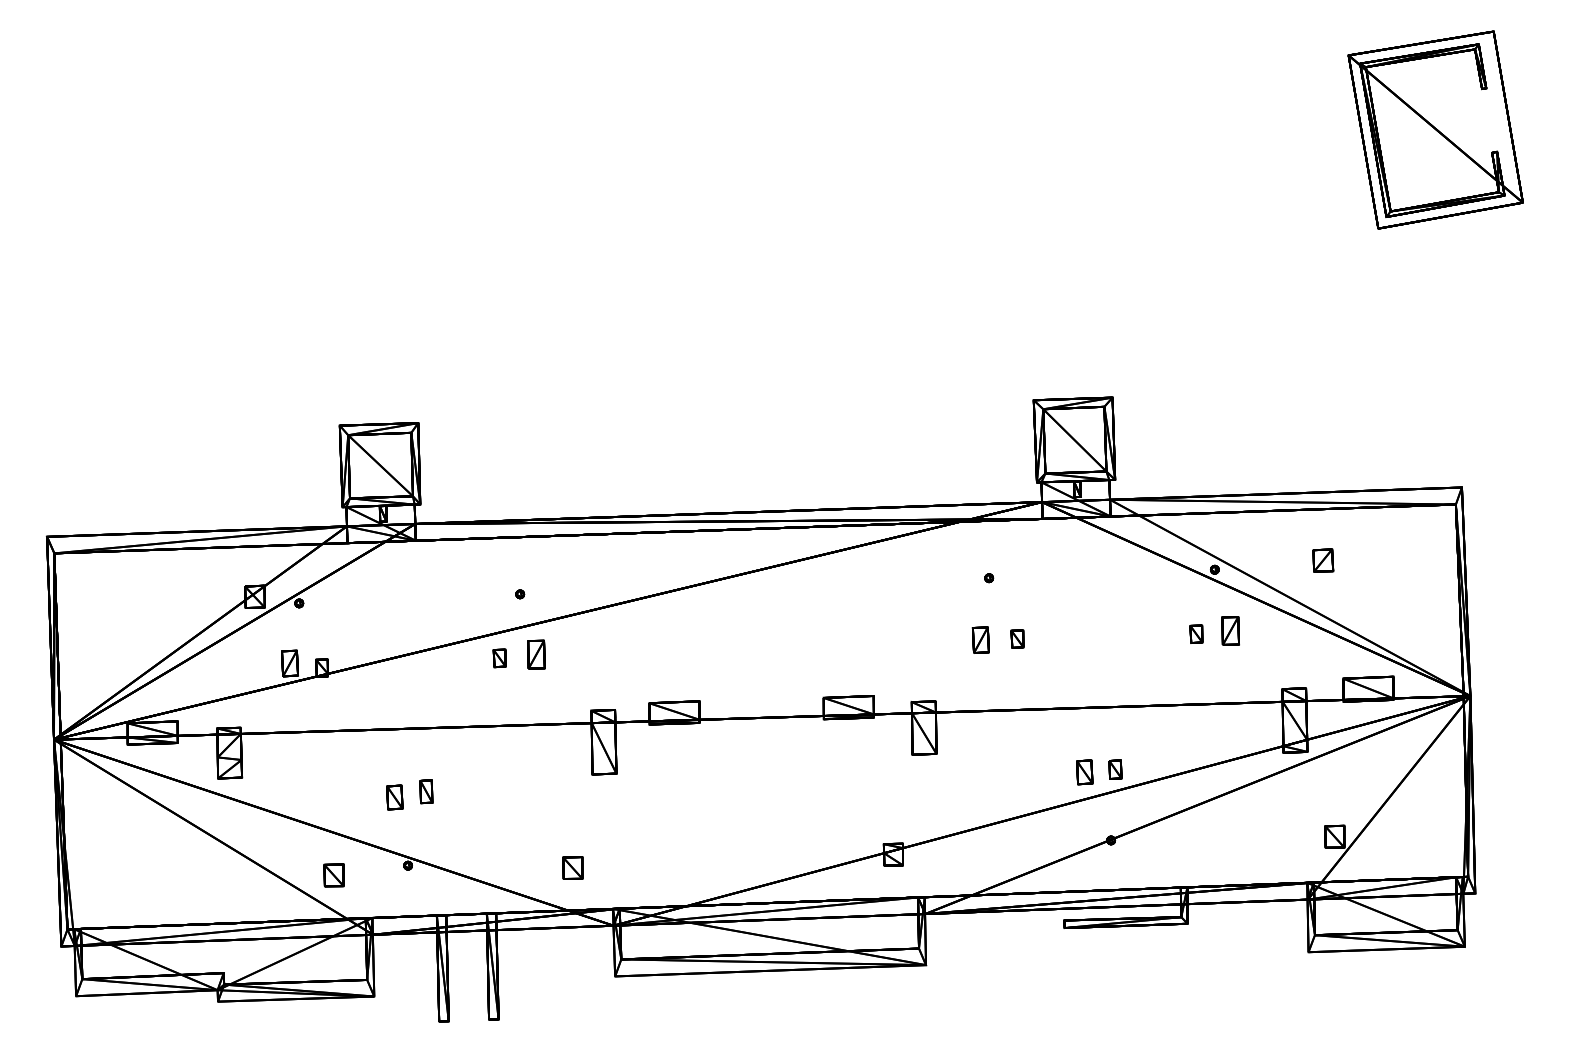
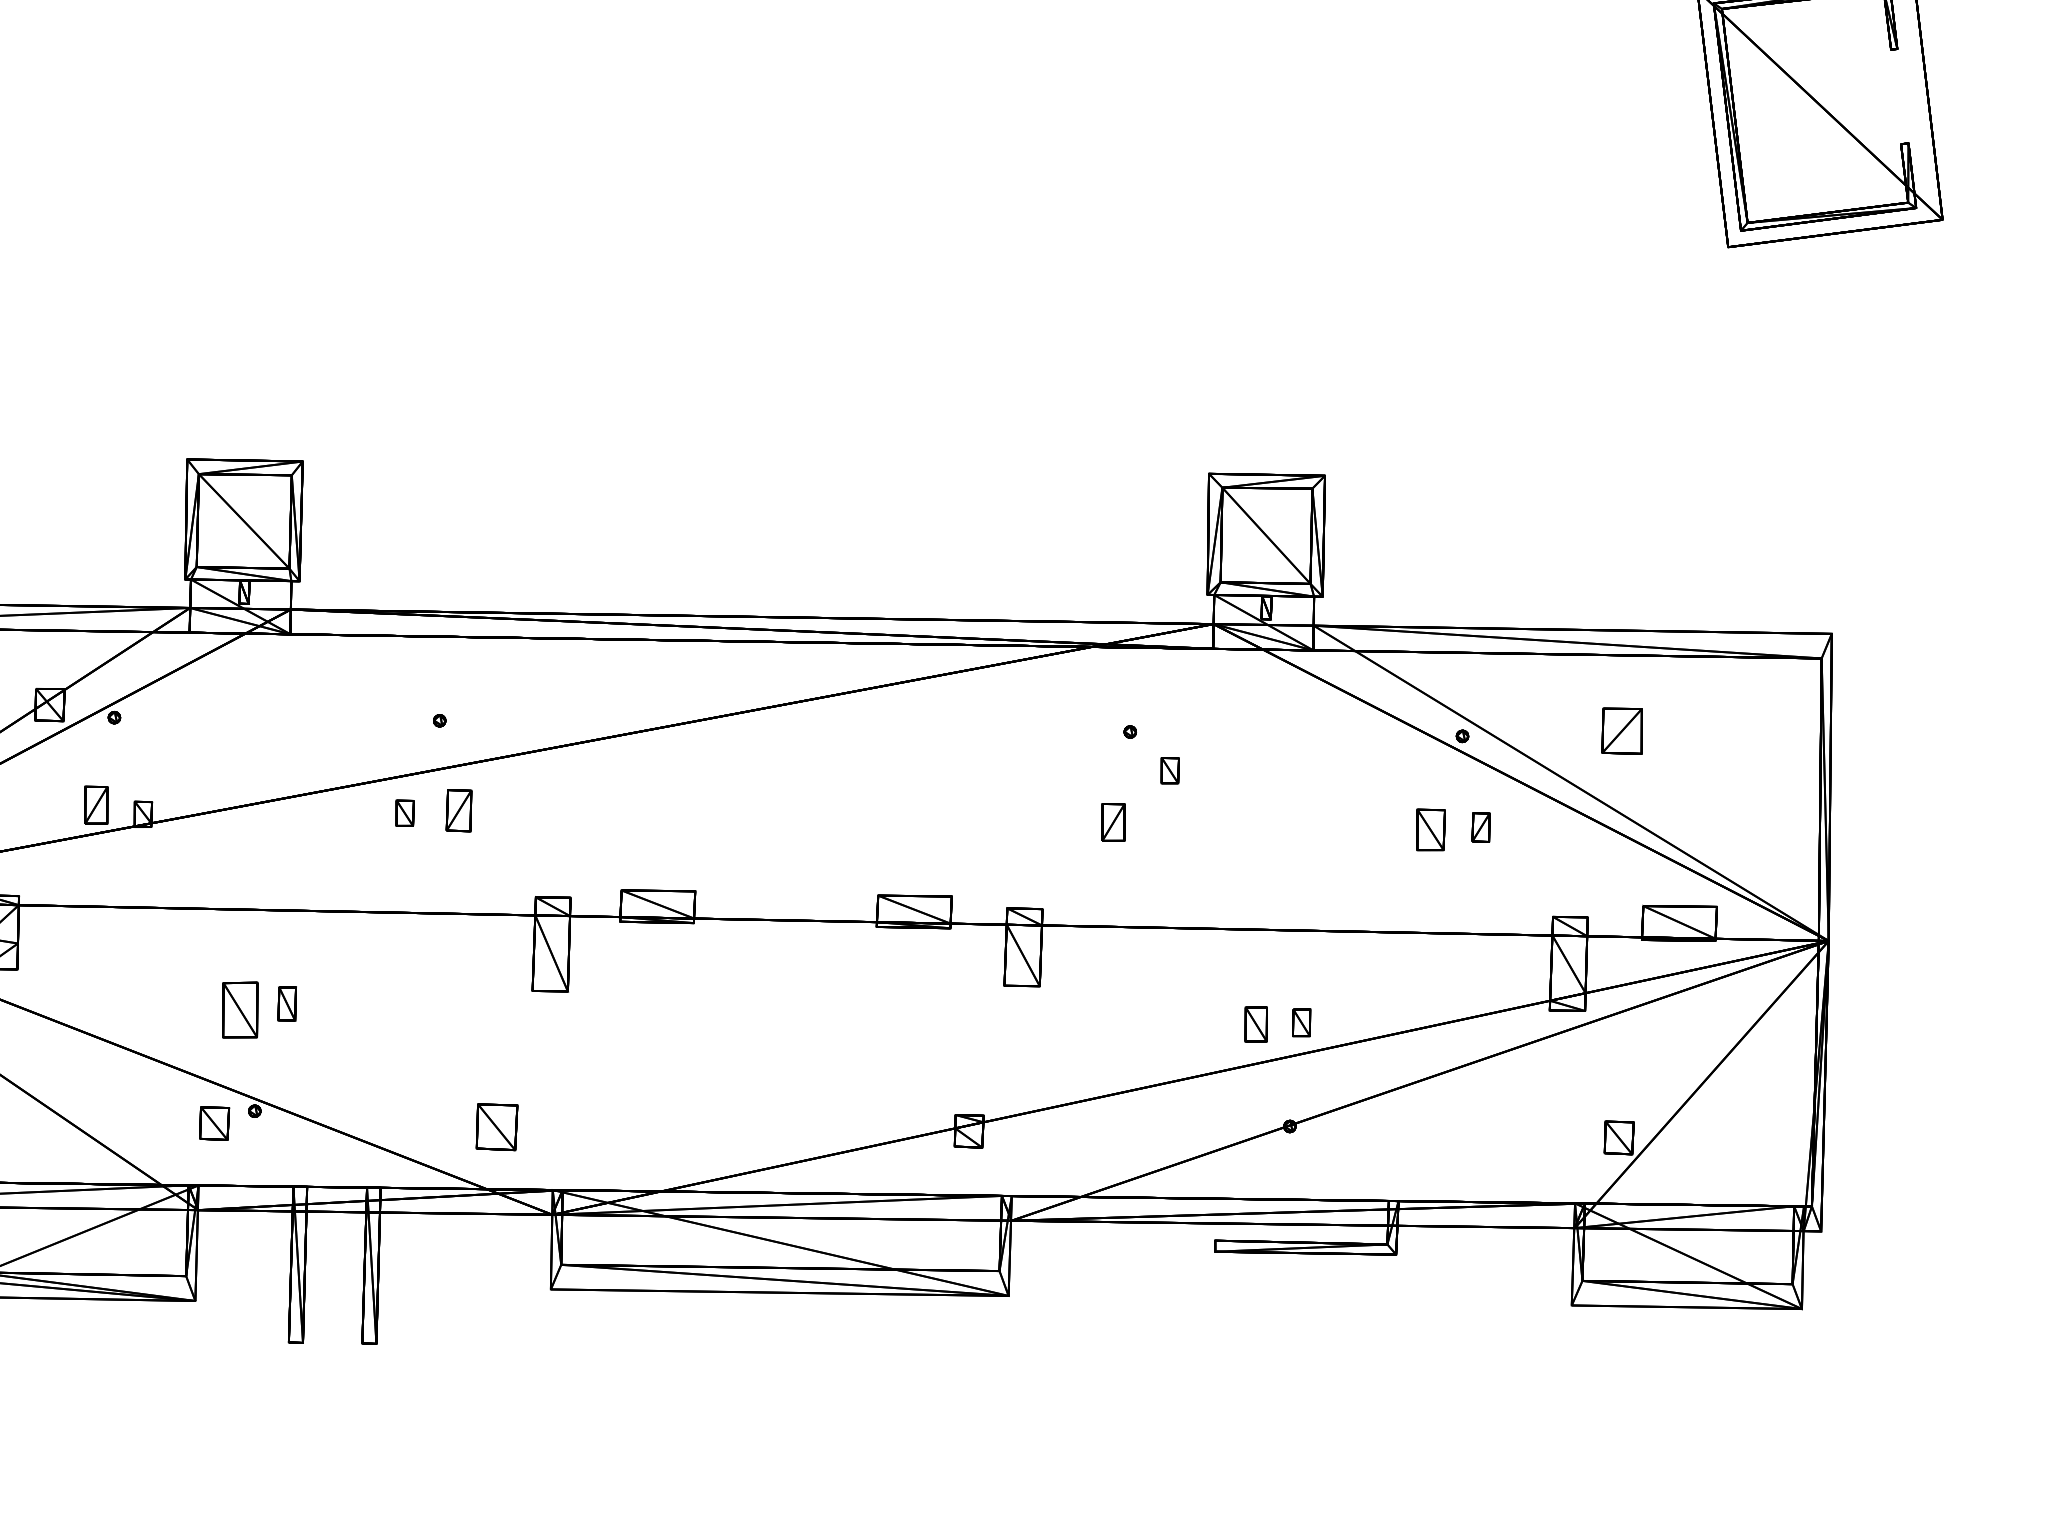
part: (1323, 560) -> (1622, 730), size x1.4
part: (1230, 630) -> (1481, 826), size x0.7
part: (1196, 633) -> (1430, 828), size x1.6
part: (1017, 638) -> (1170, 769), moved
part: (394, 797) -> (239, 1010), size x1.6
part: (572, 867) -> (496, 1126), size x1.4
part: (333, 875) -> (213, 1123), moved

